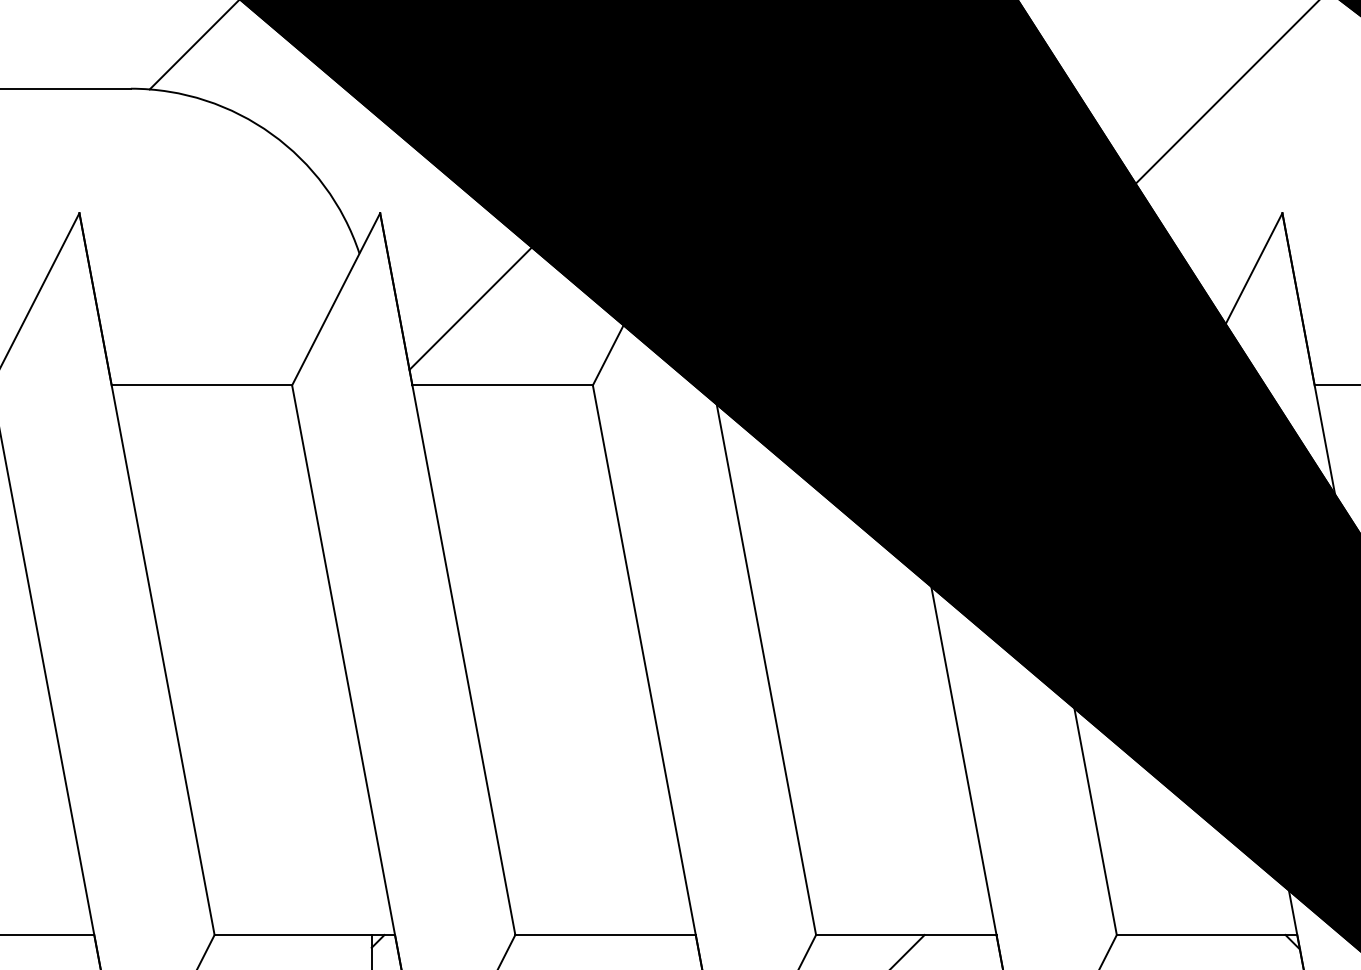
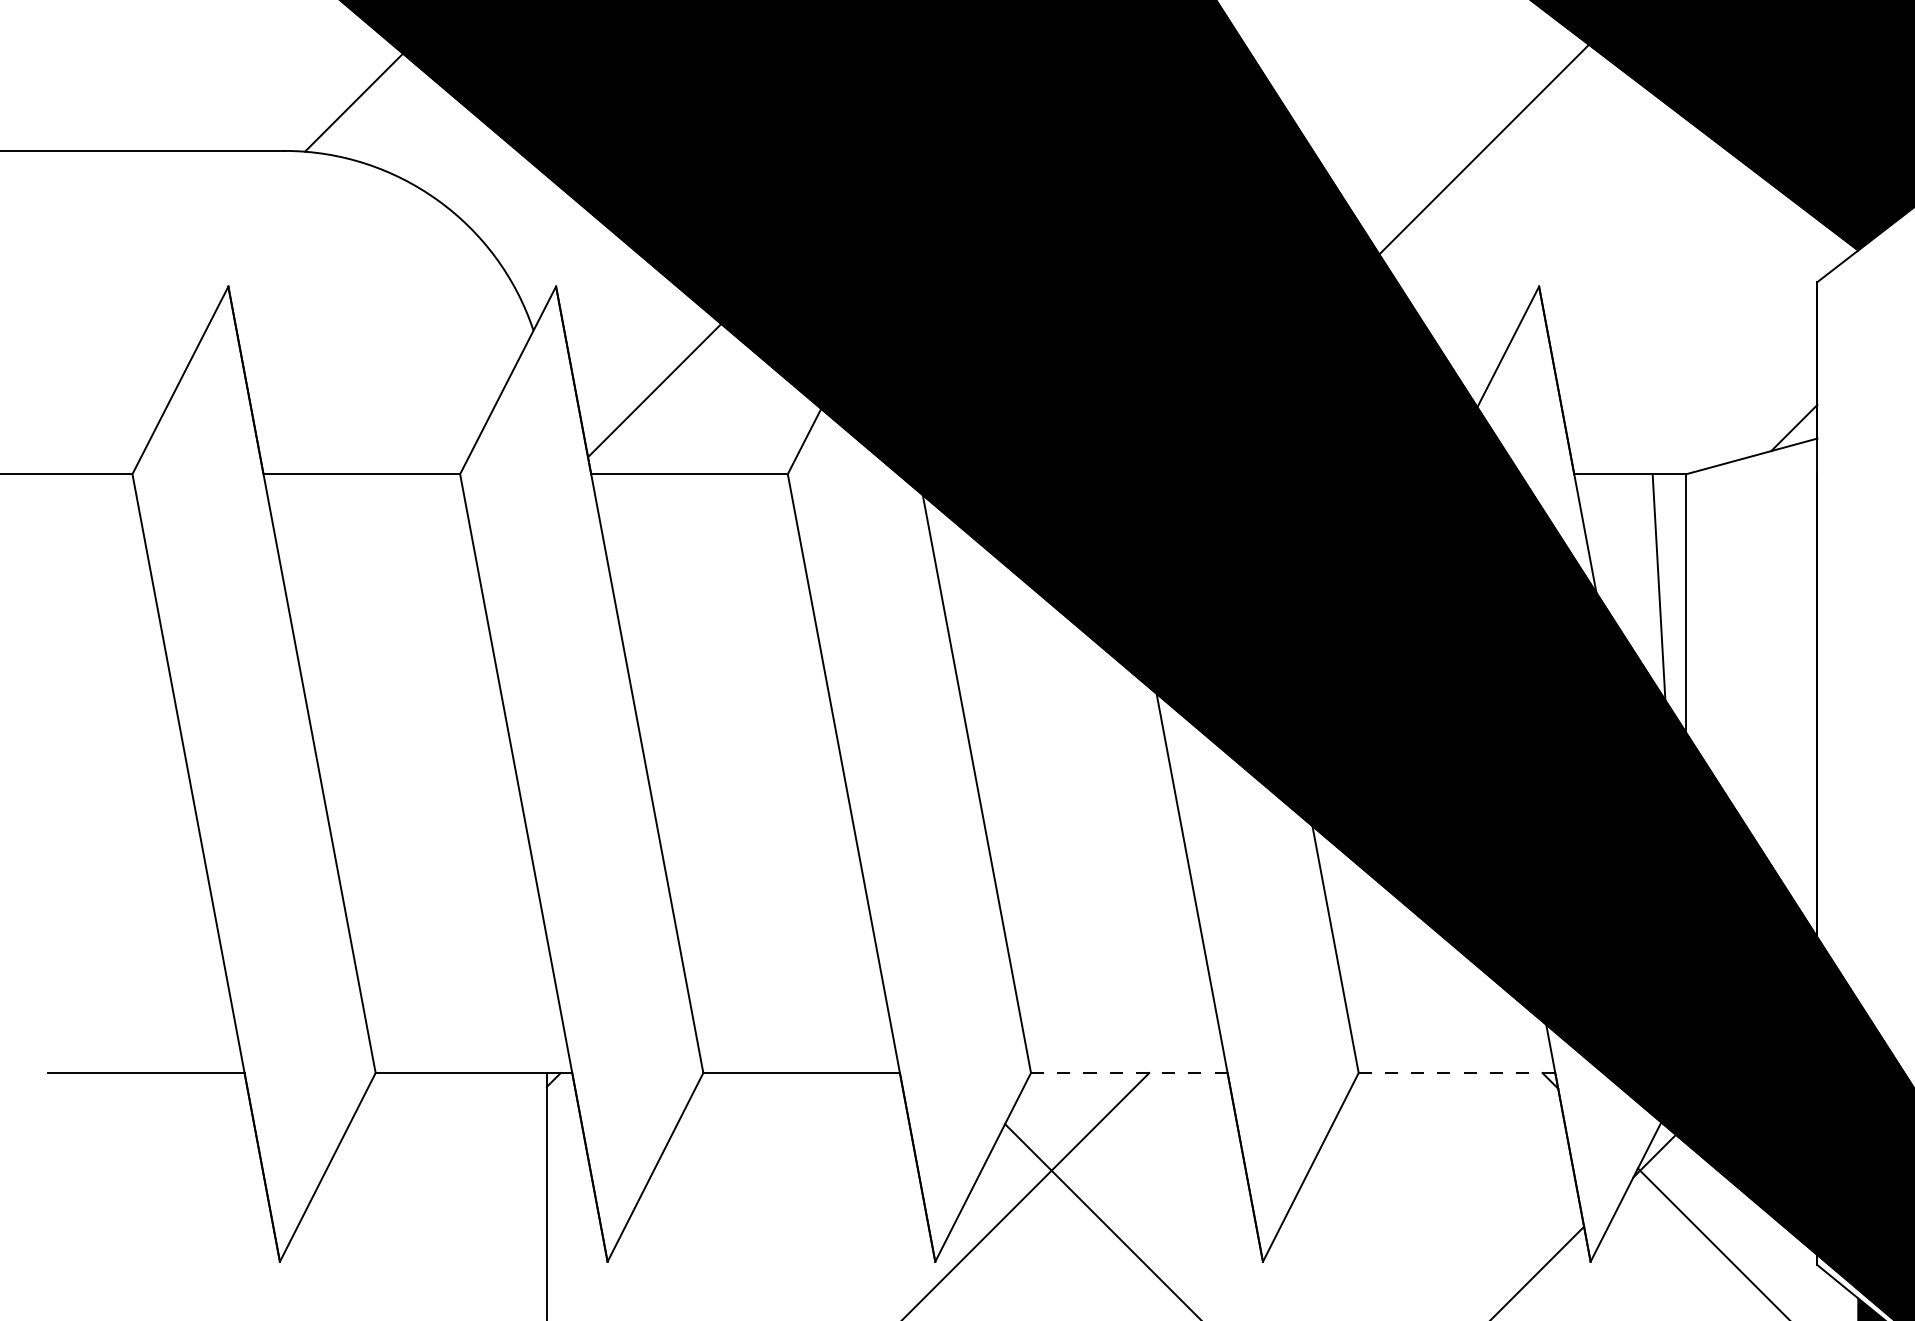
line: (905, 935) -> (1128, 1073), solid -> dashed
line: (1206, 935) -> (1456, 1073), solid -> dashed

